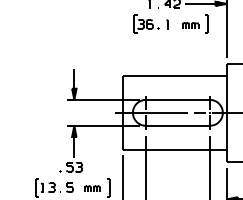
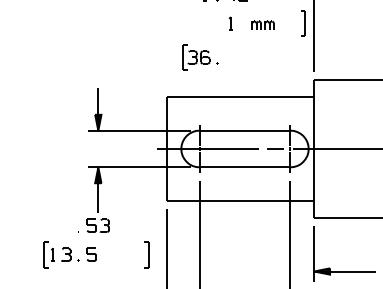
part: (146, 24) -> (200, 57), moved
part: (207, 24) -> (303, 23), moved
part: (92, 188) -> (123, 256), removed

